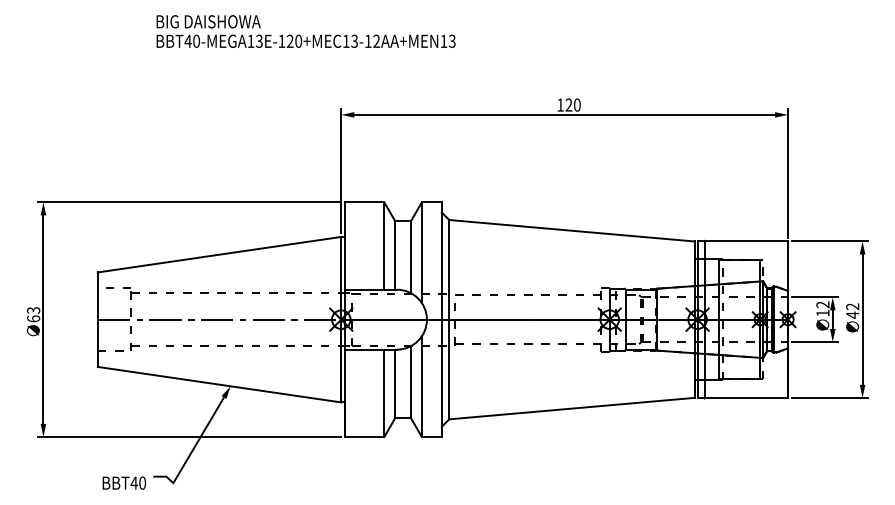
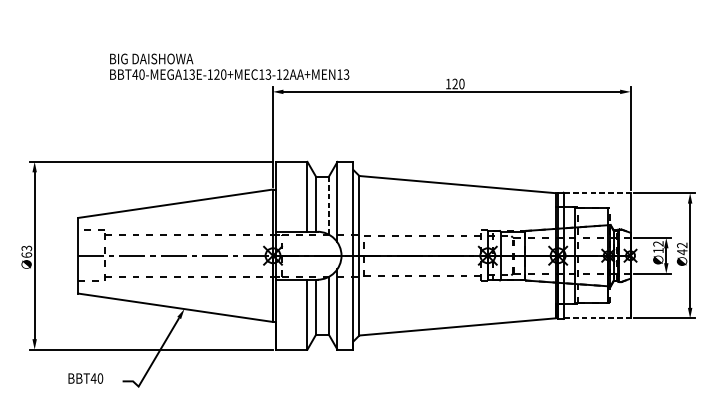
text: (305, 31) -> (229, 66), moved
line: (746, 241) -> (597, 193), solid -> dashed
line: (411, 256) -> (329, 205), solid -> dashed
line: (746, 397) -> (597, 318), solid -> dashed
text: (124, 482) -> (85, 378), moved

